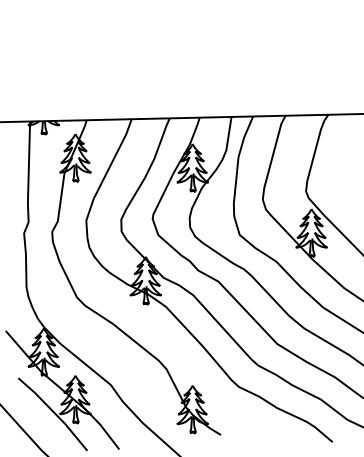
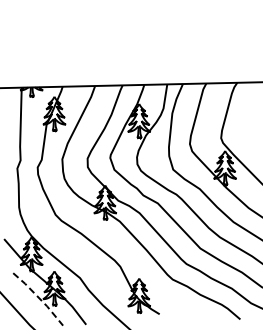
line: (54, 413) -> (39, 298), solid -> dashed

